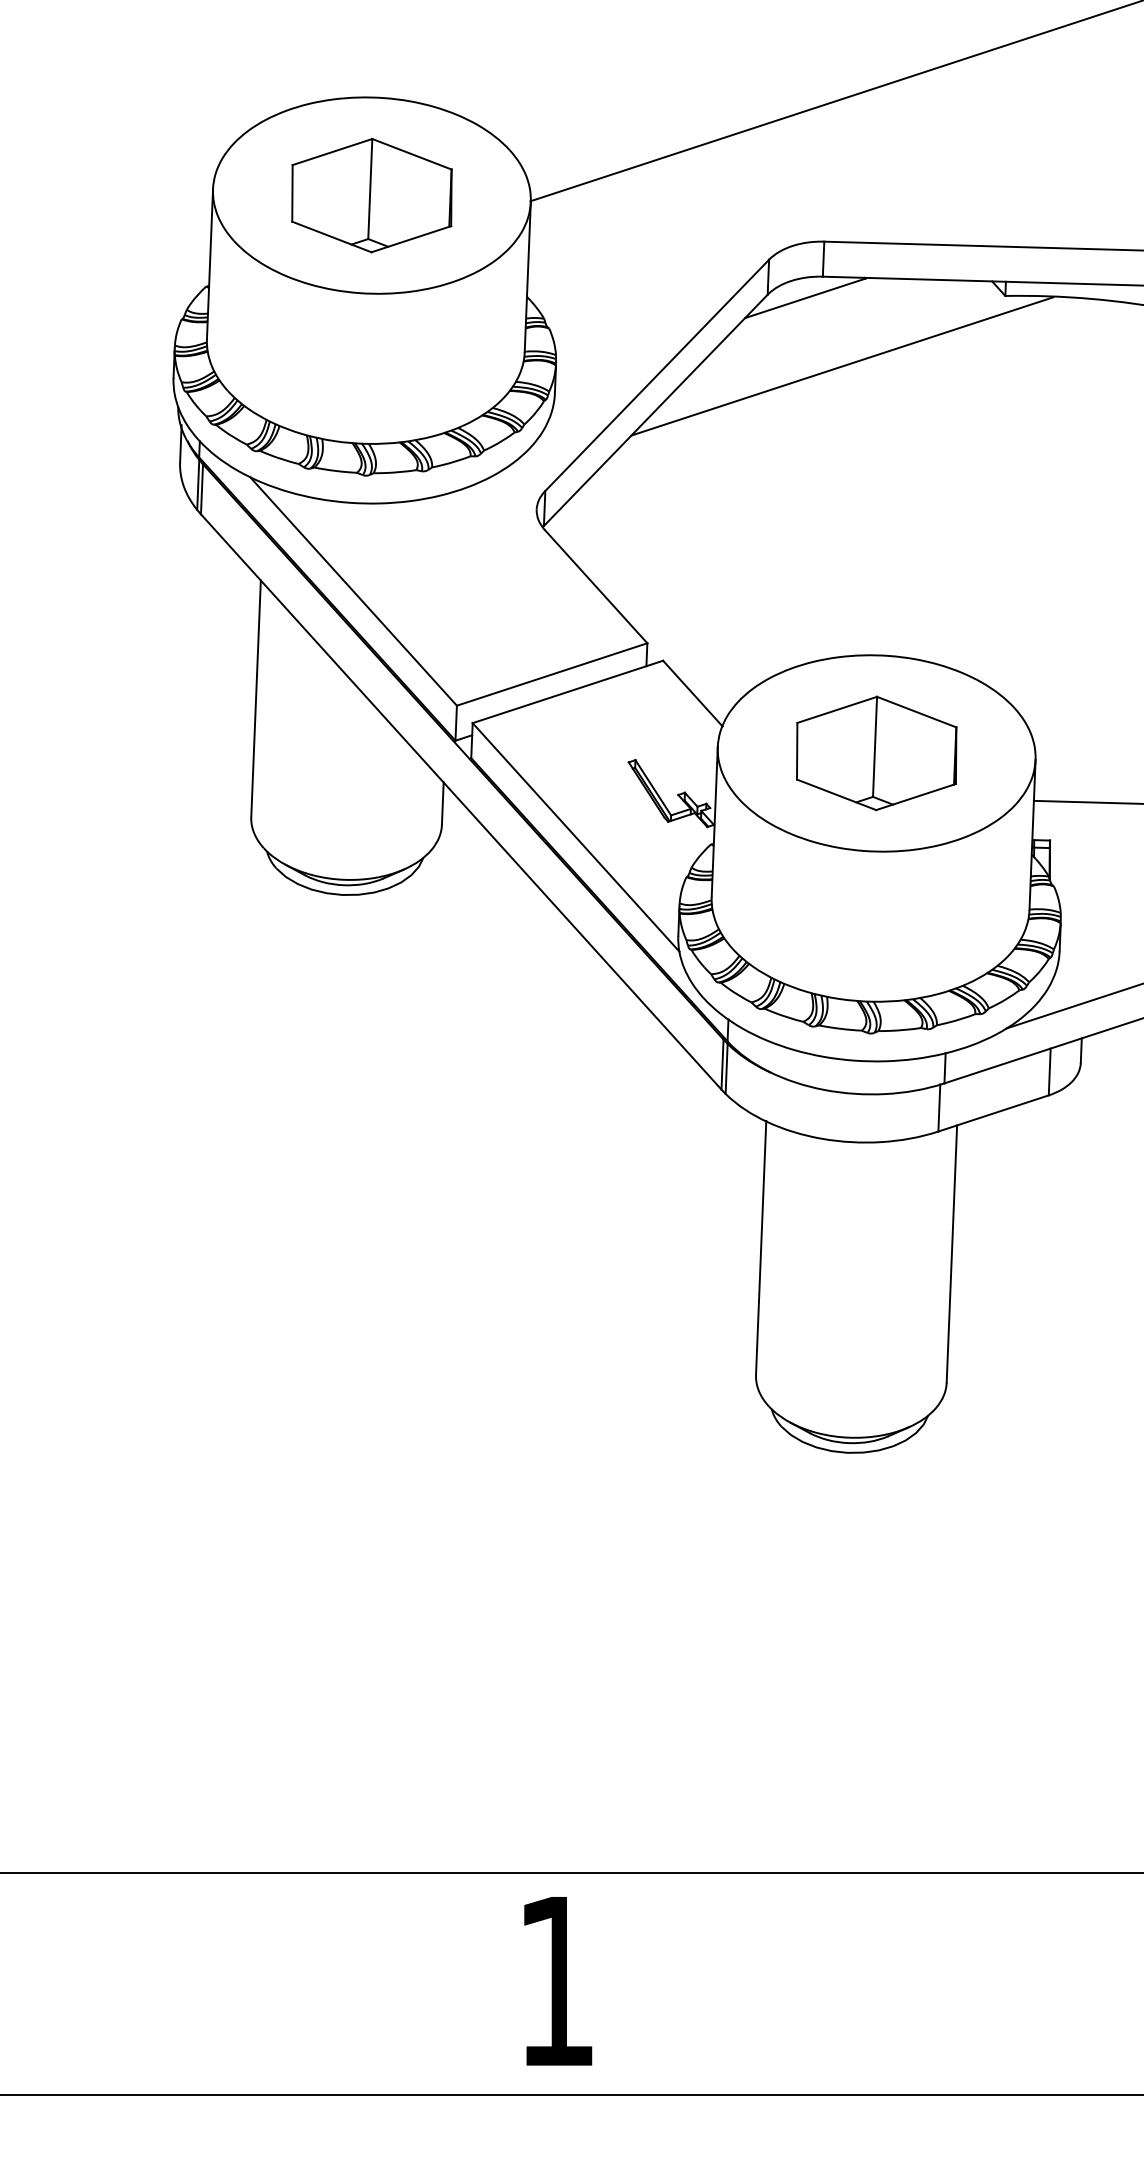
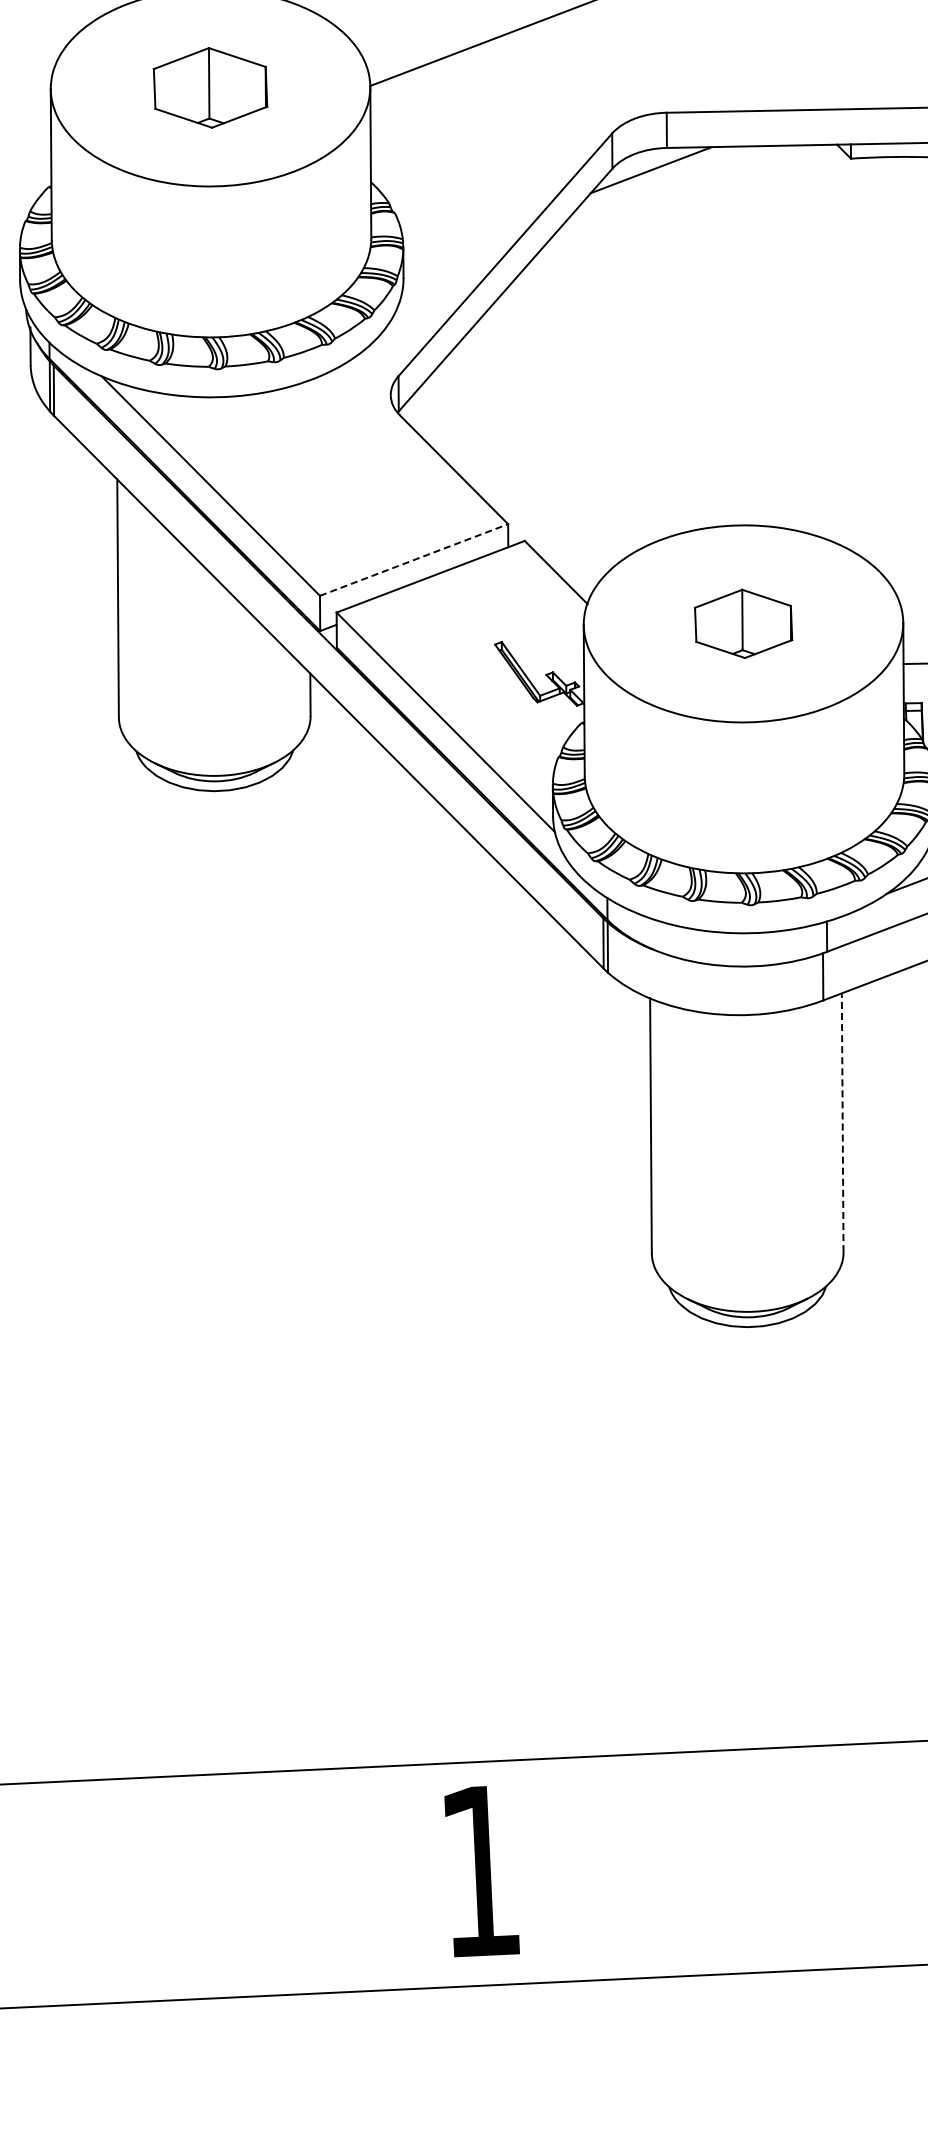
part: (371, 195) -> (210, 87), size x0.7
line: (842, 366) -> (690, 237), removed
line: (552, 674) -> (414, 560), solid -> dashed
part: (876, 753) -> (743, 623), size x0.6
line: (951, 1254) -> (842, 1123), solid -> dashed

